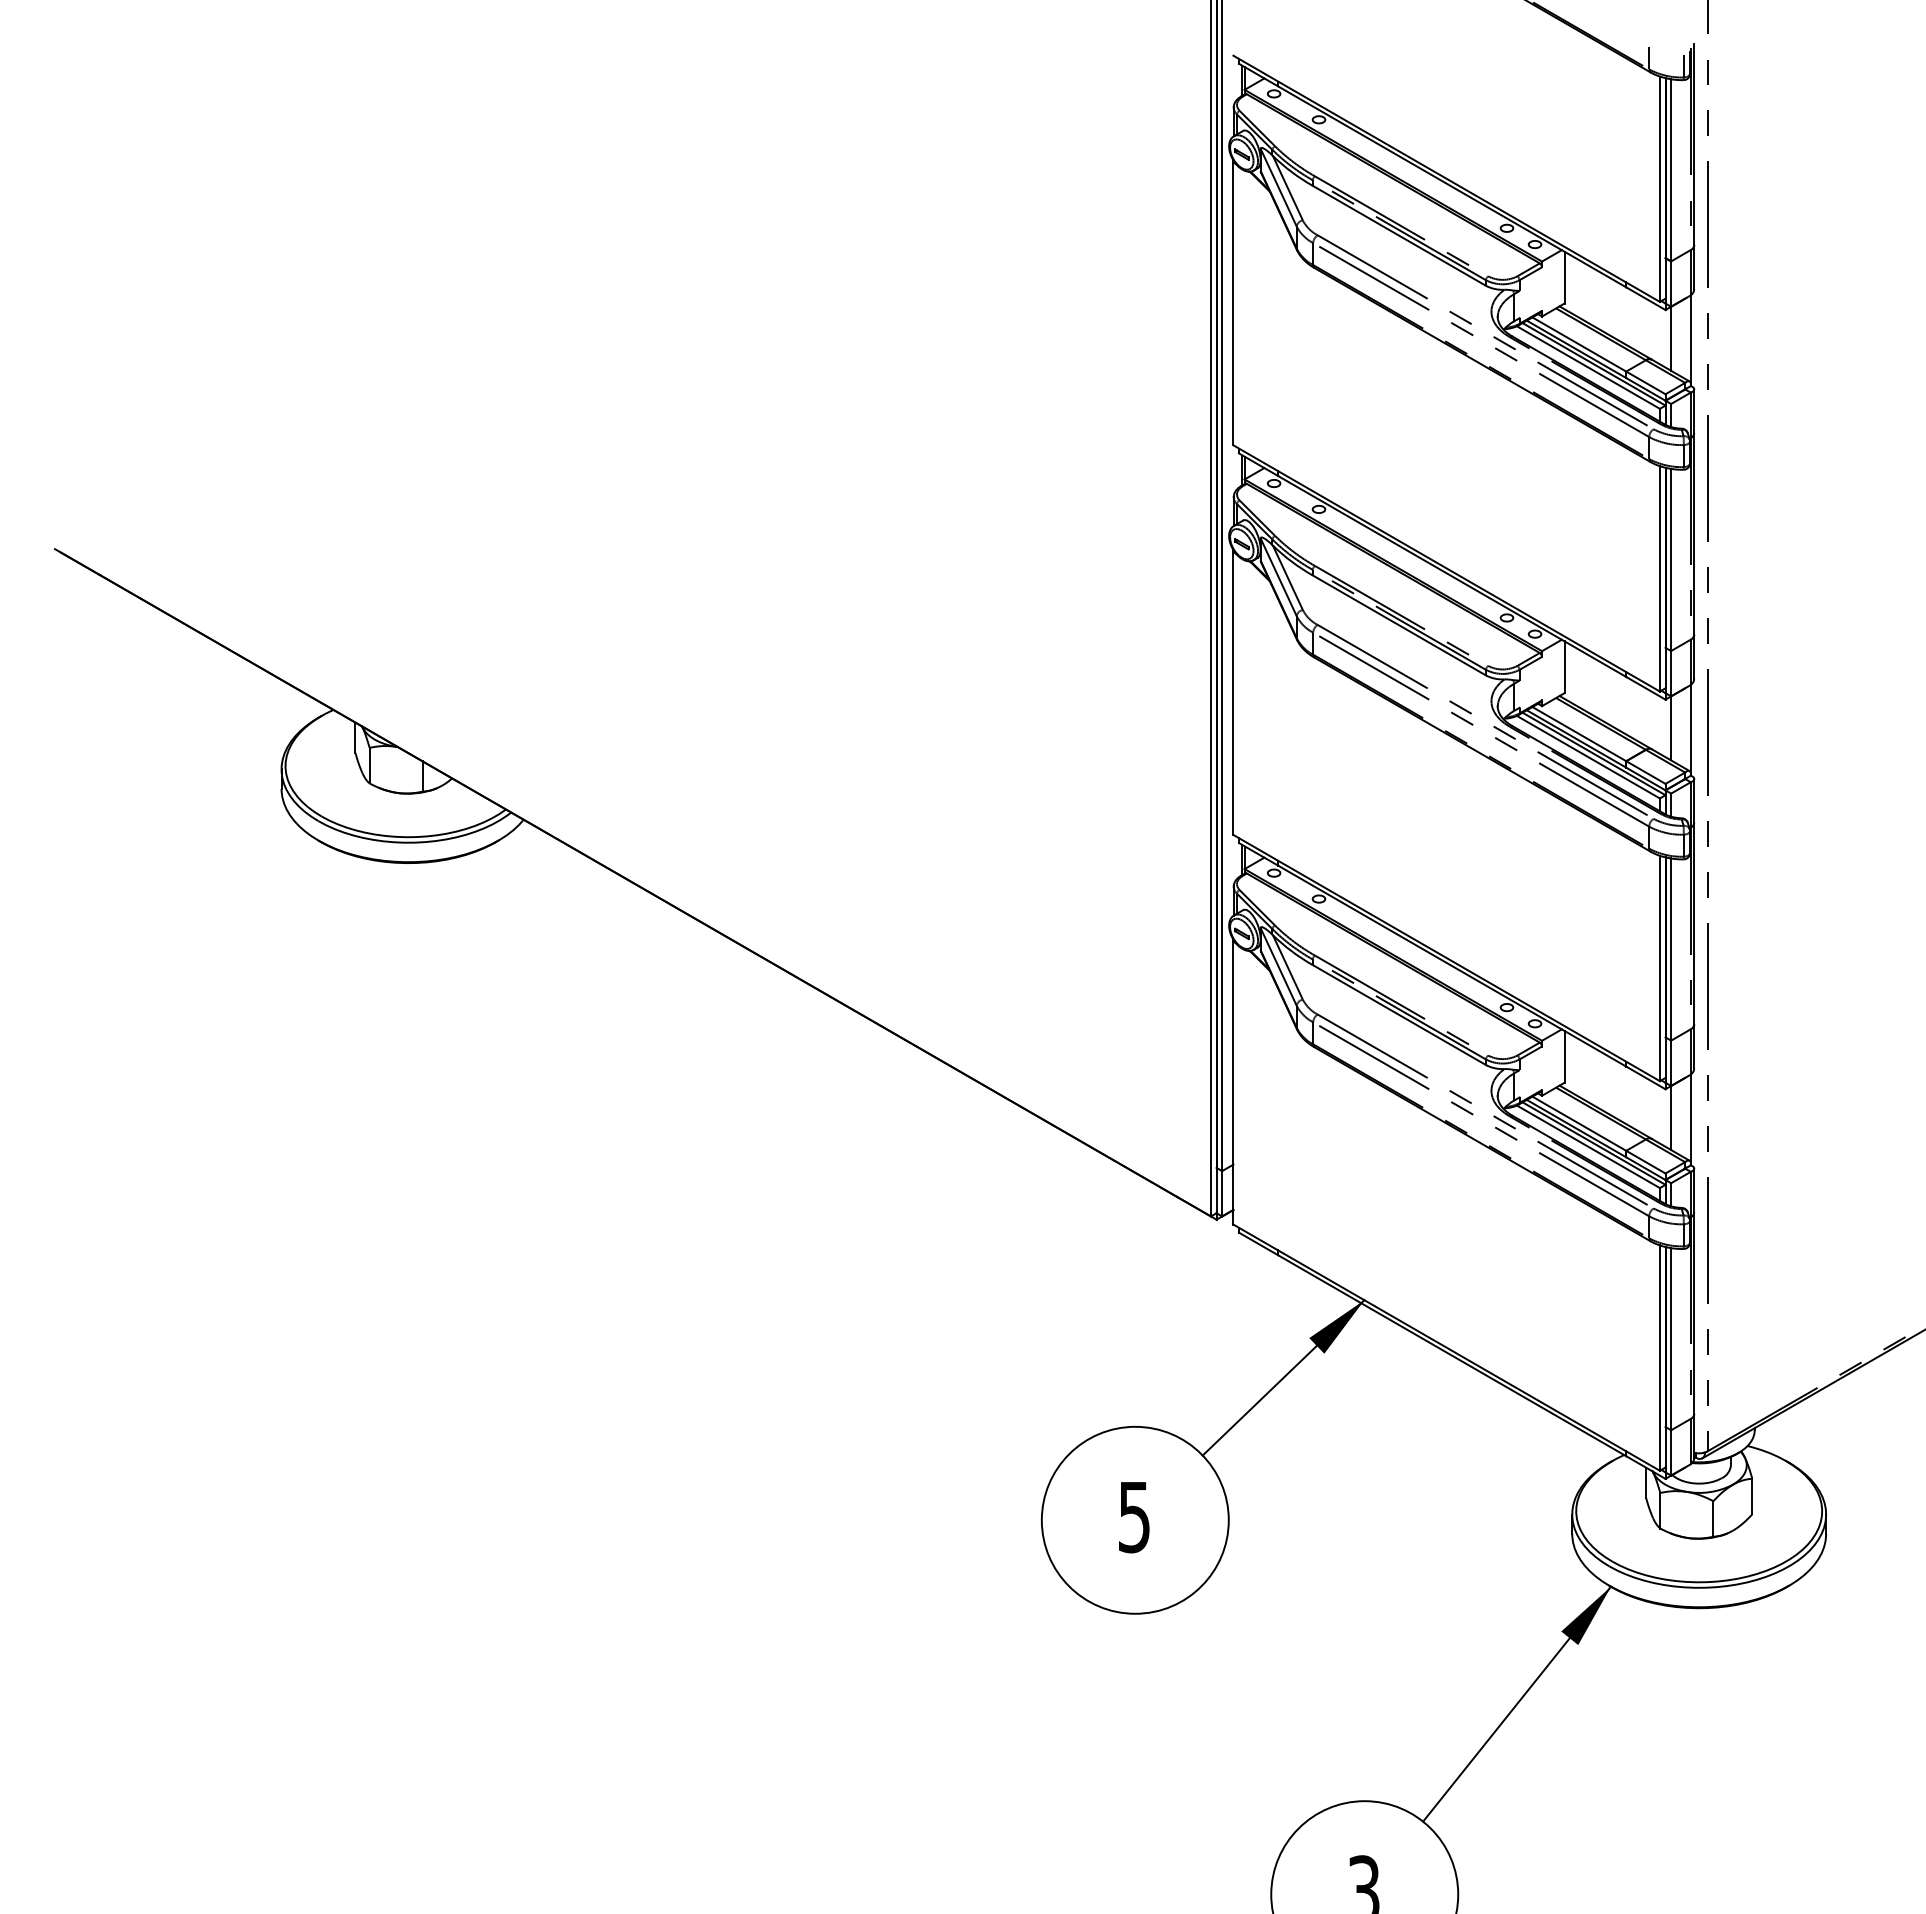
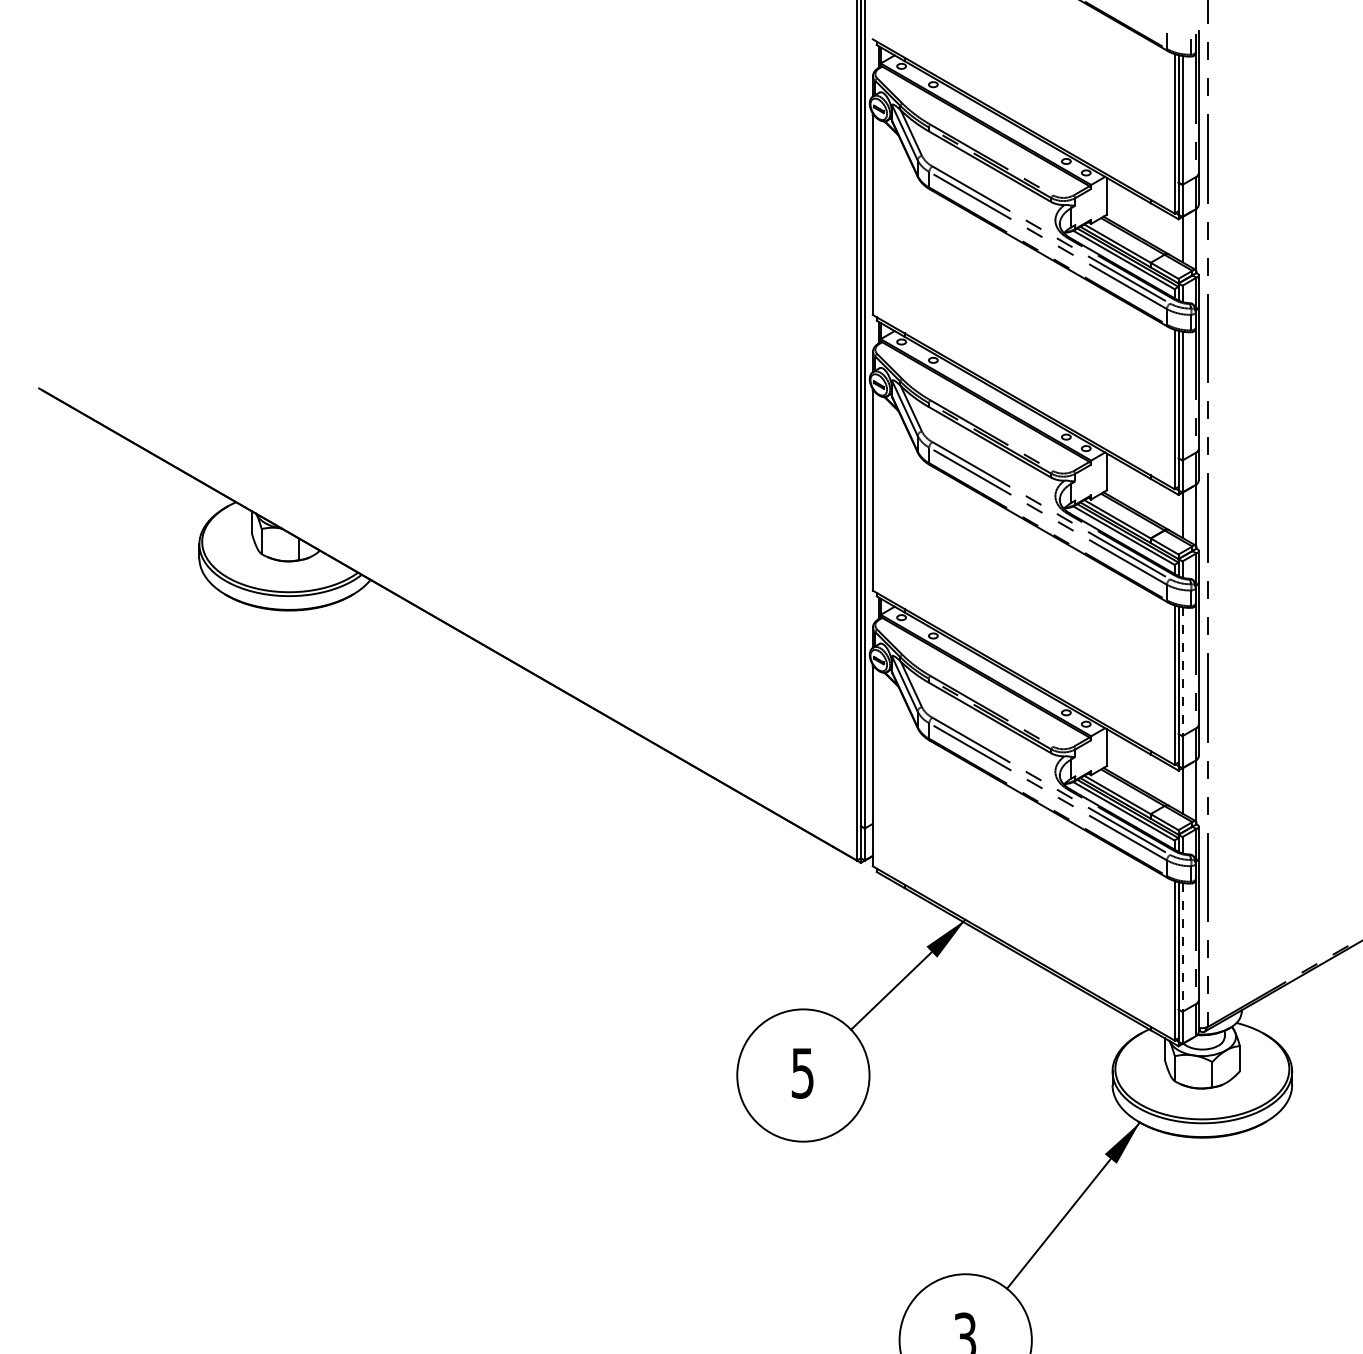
line: (1671, 950) -> (1182, 672), solid -> dashed
line: (1671, 1339) -> (1182, 947), solid -> dashed

